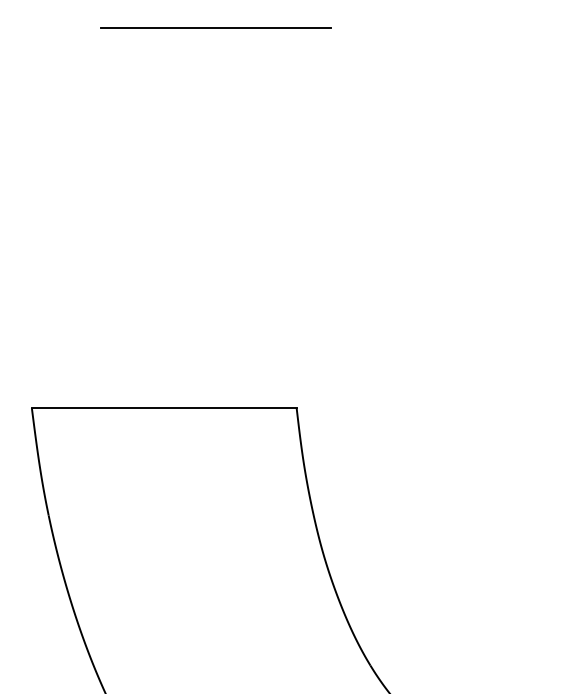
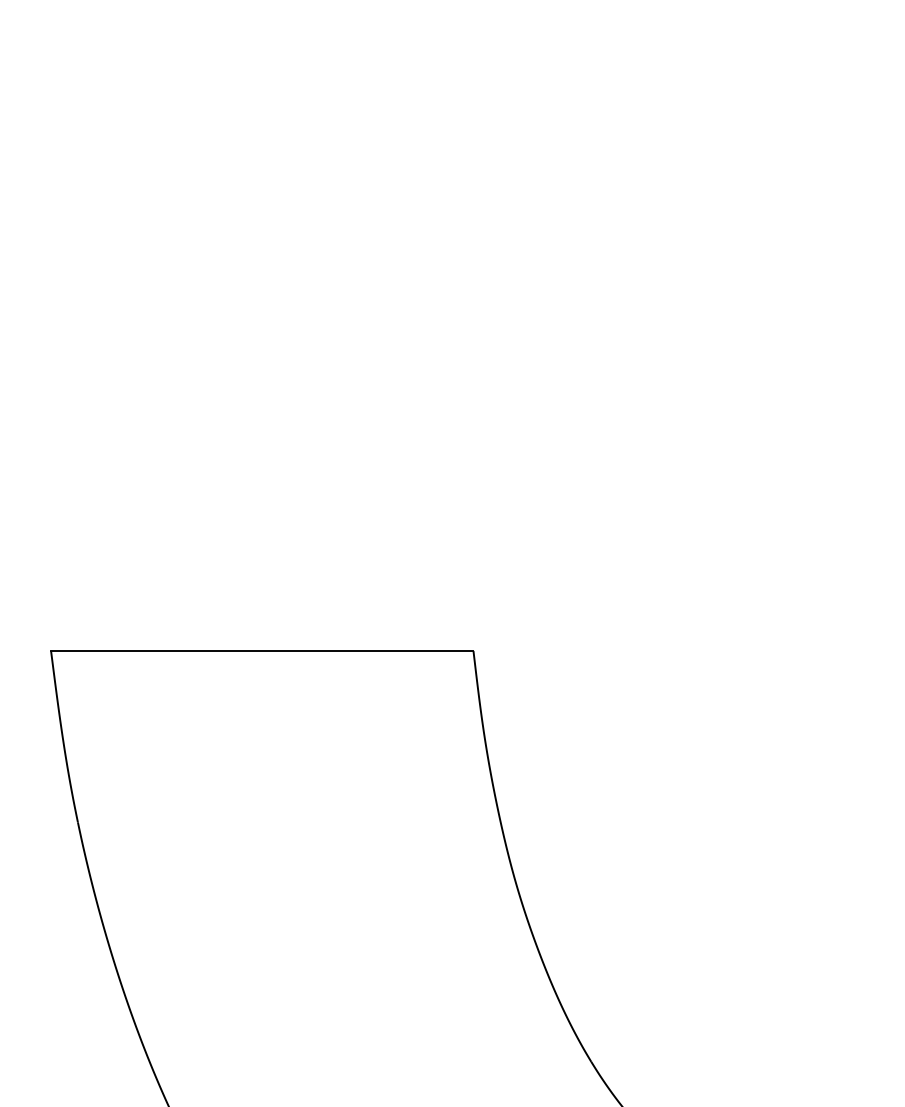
line: (215, 28) -> (344, 45), removed

